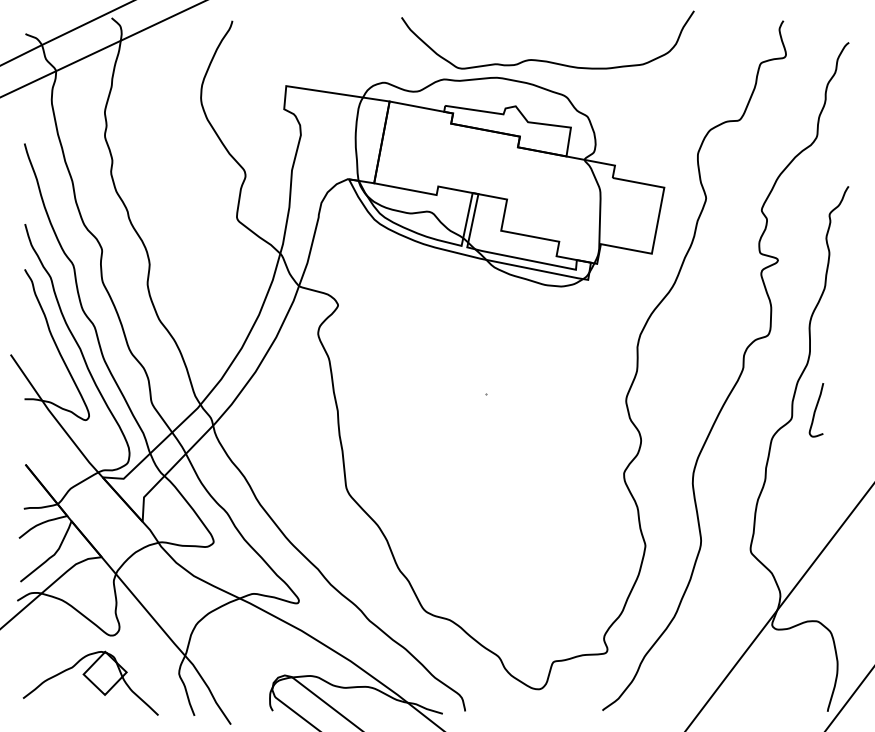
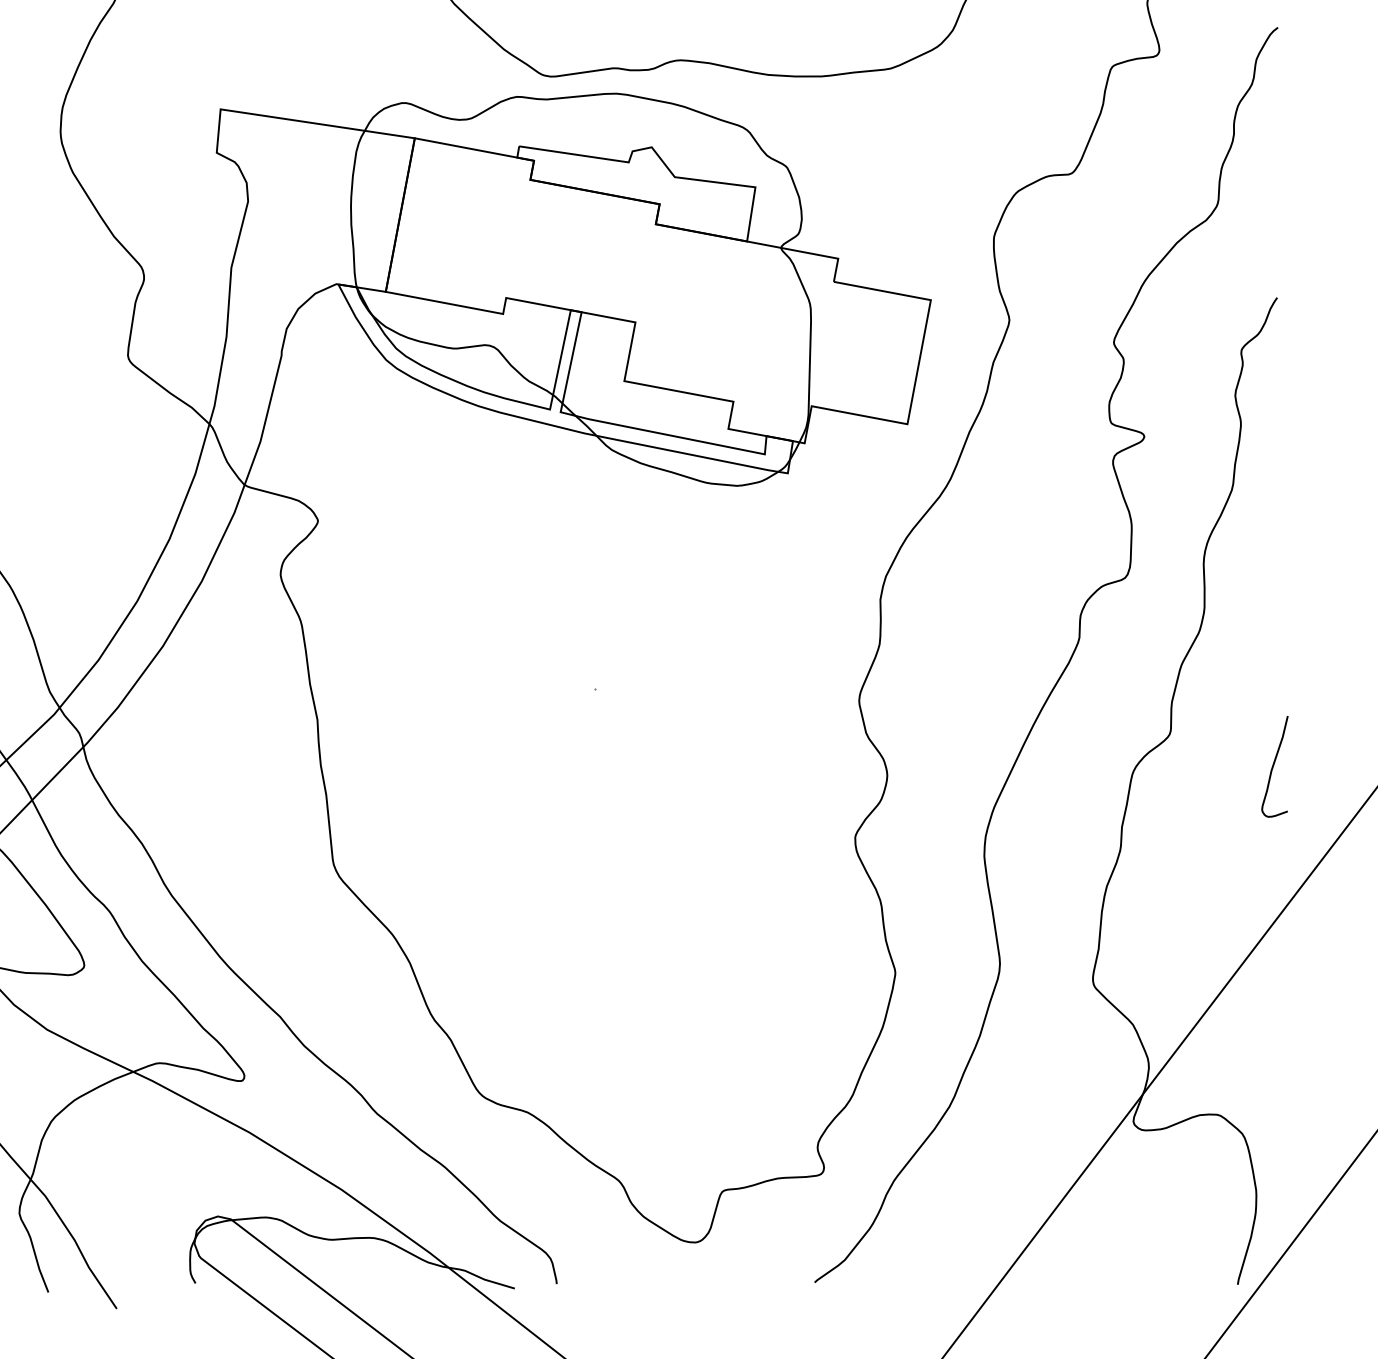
curve: (816, 410) -> (1274, 767), moved

